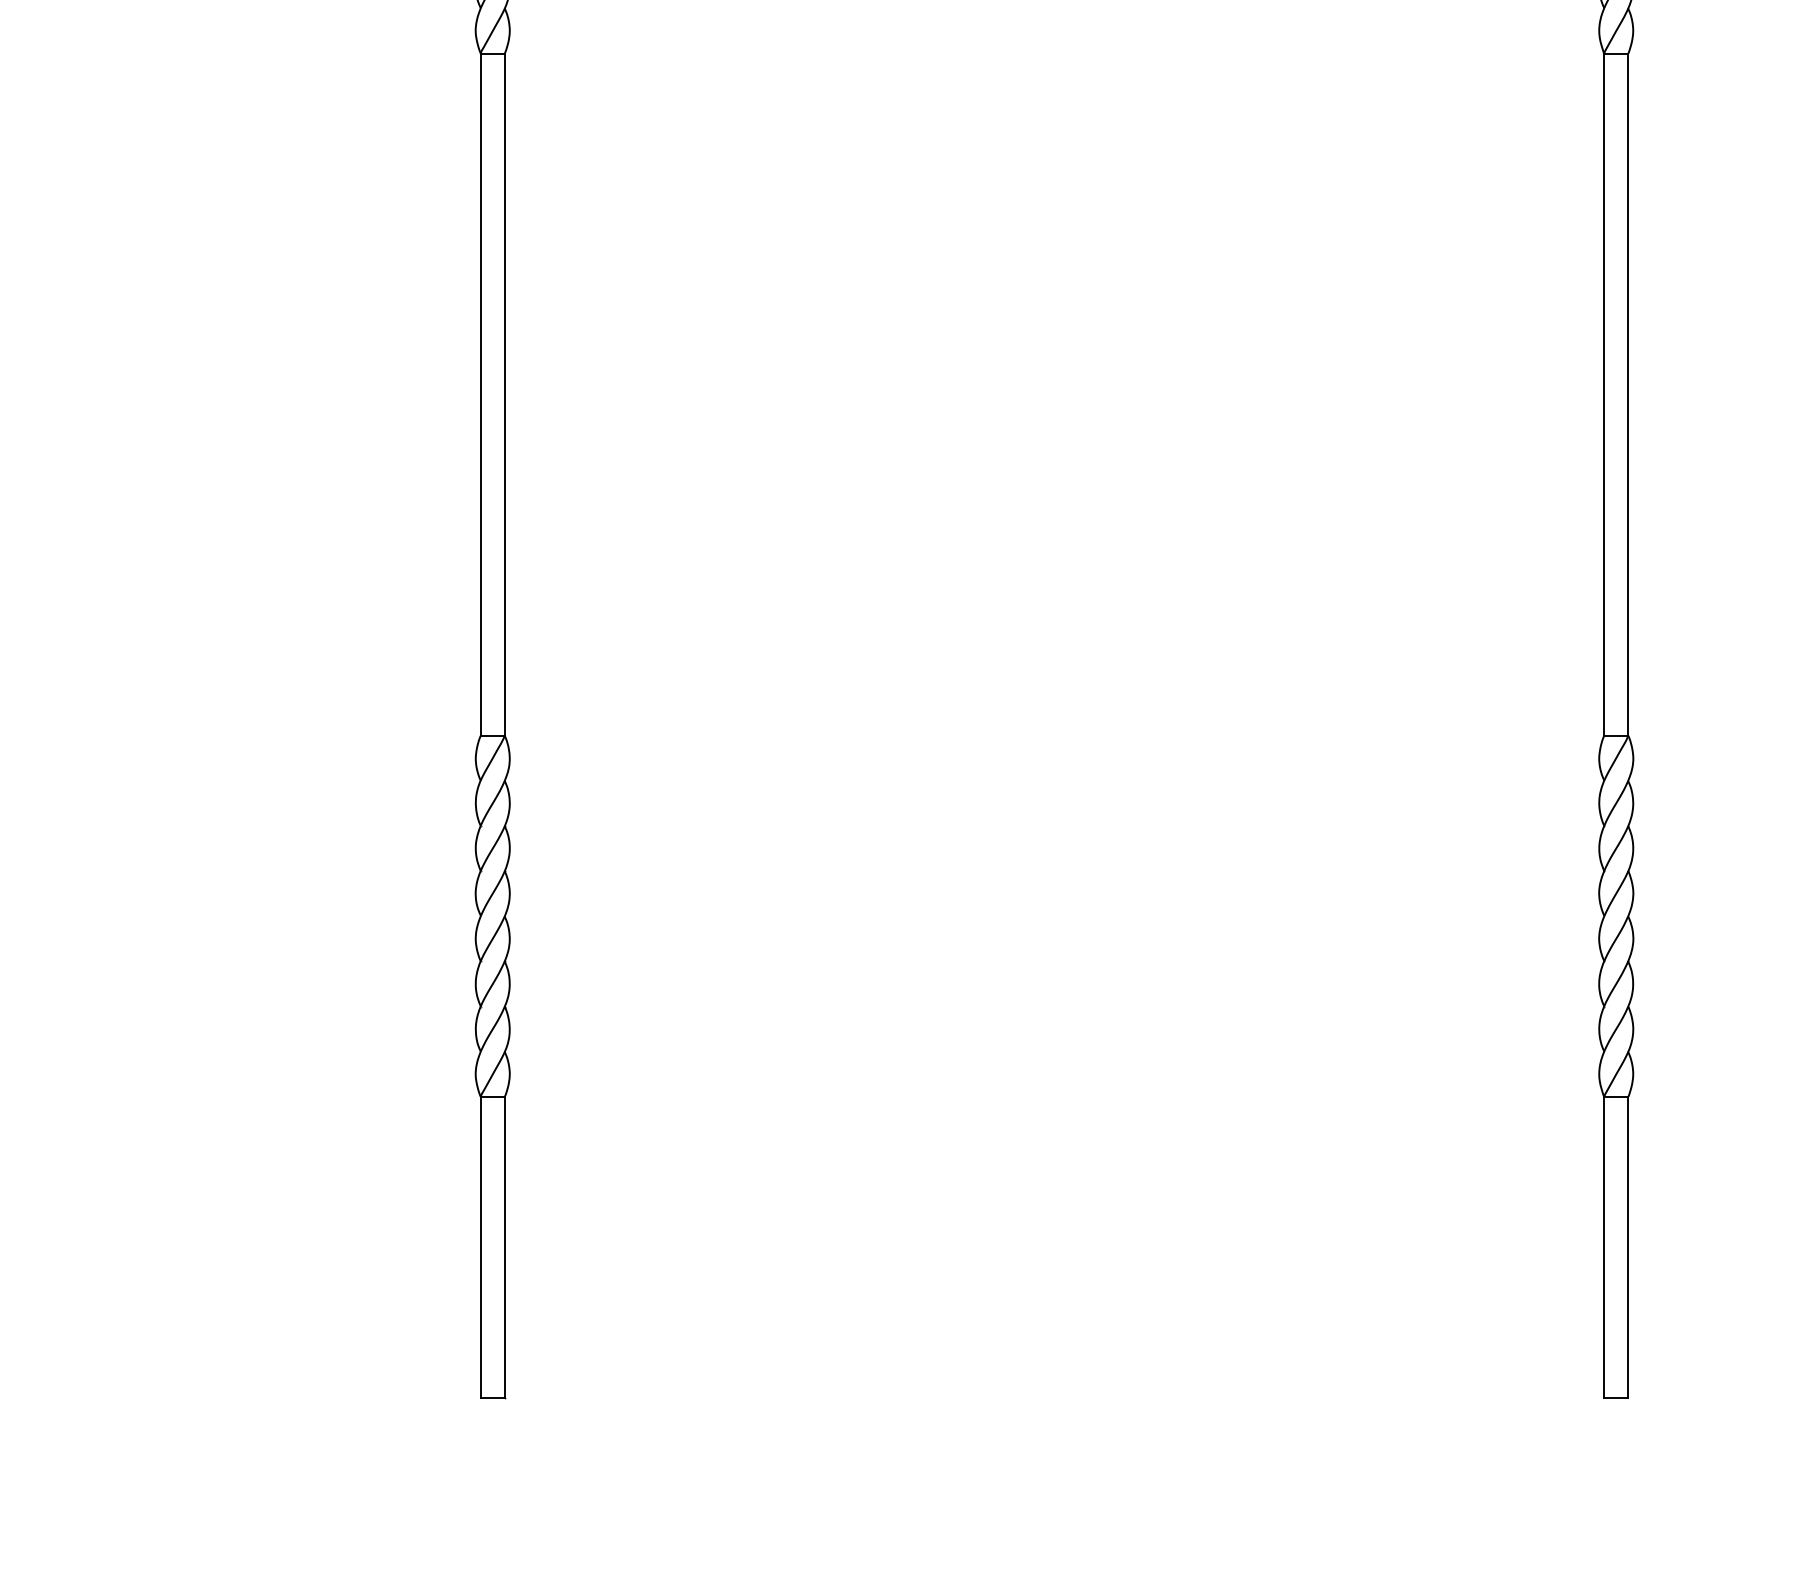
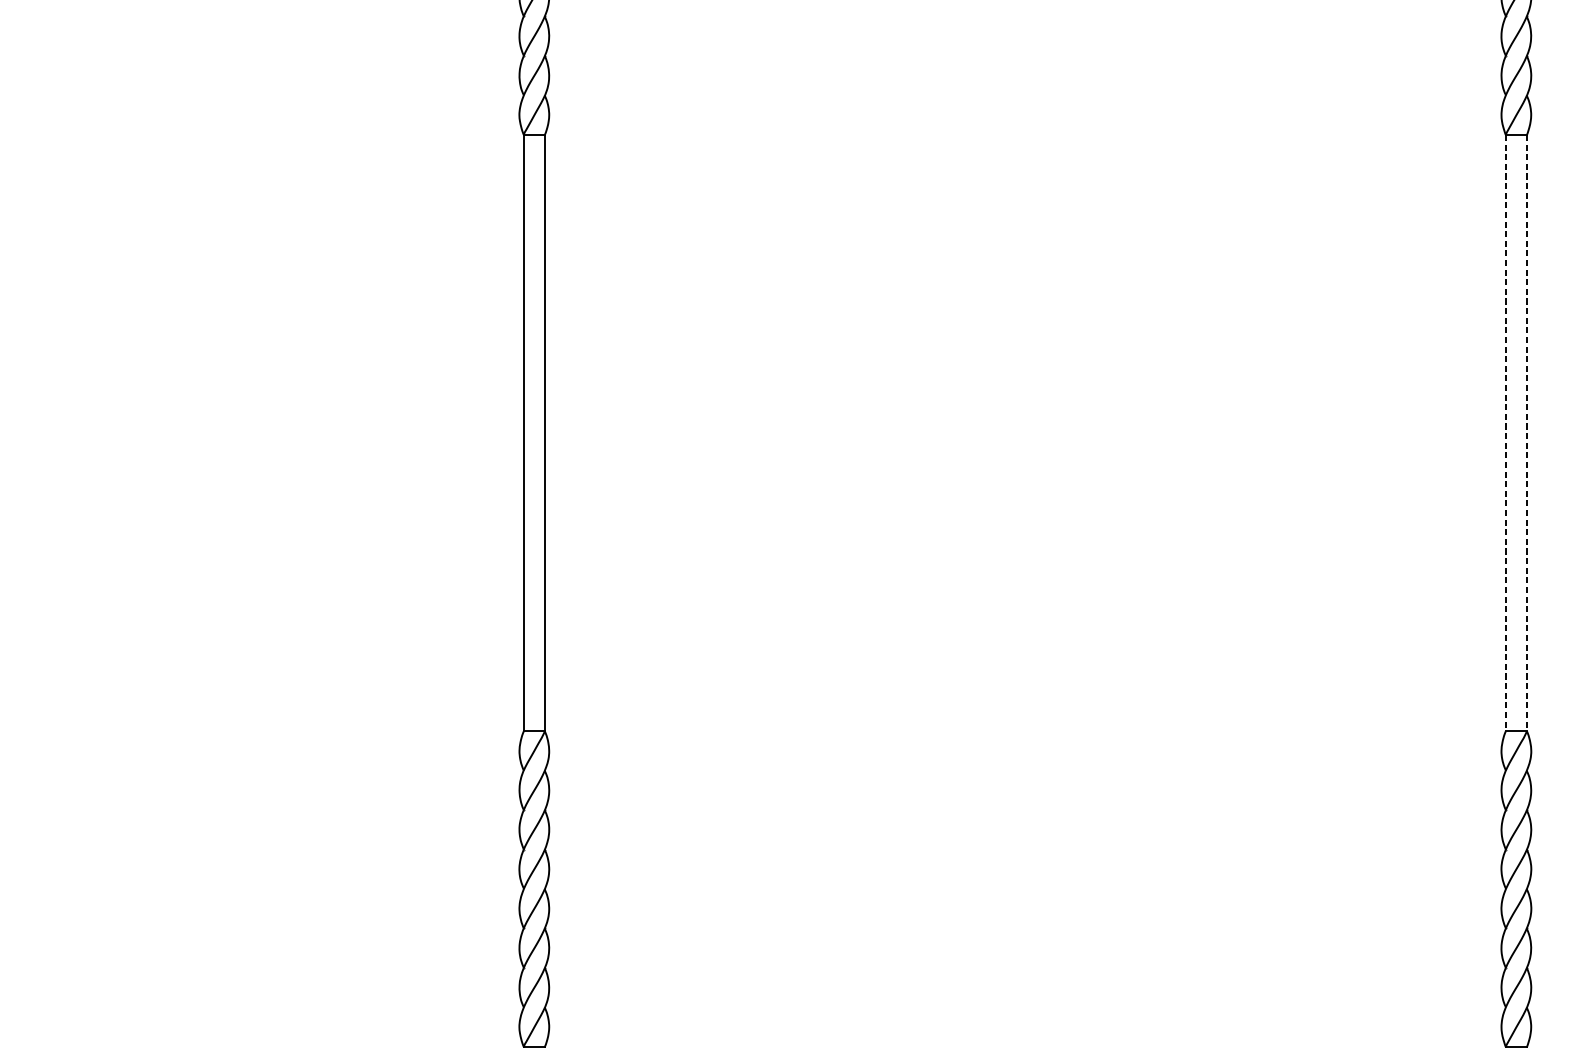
line: (1604, 395) -> (1506, 433), solid -> dashed
line: (1628, 395) -> (1527, 433), solid -> dashed

